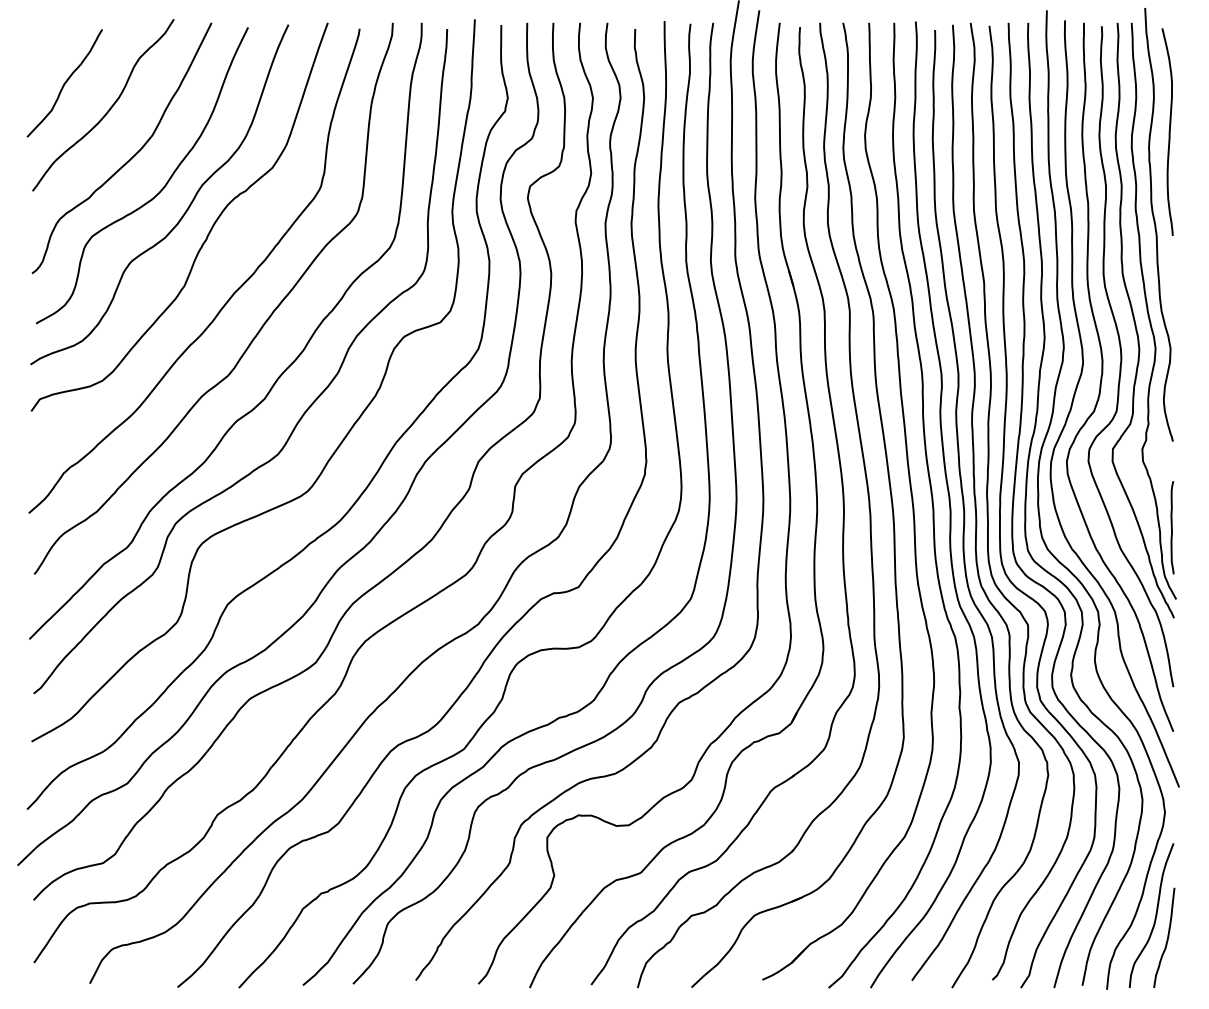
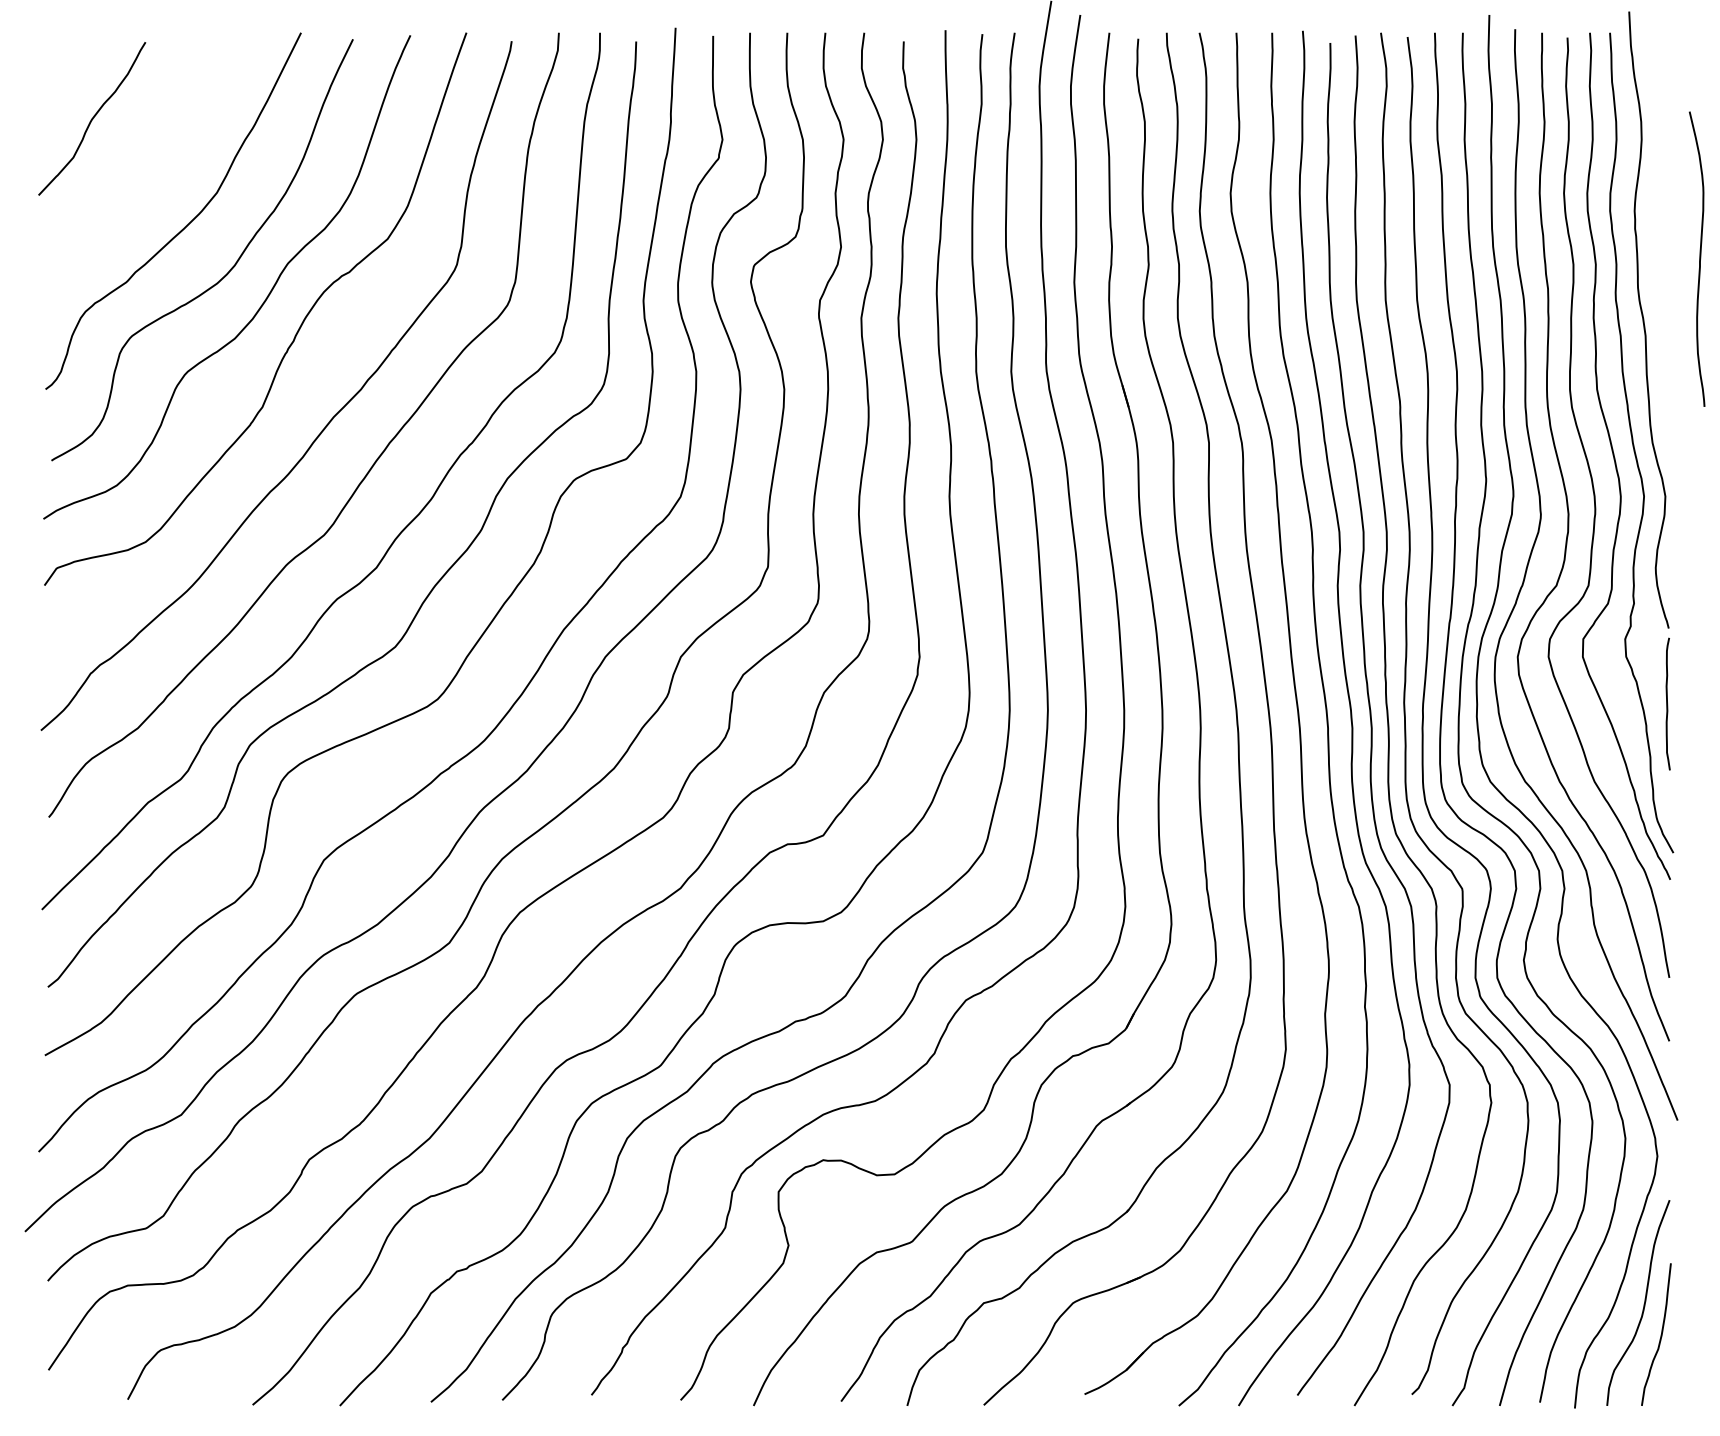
curve: (108, 109) -> (154, 156), removed
curve: (1169, 131) -> (1699, 258), moved
curve: (1172, 527) -> (1667, 703), moved

